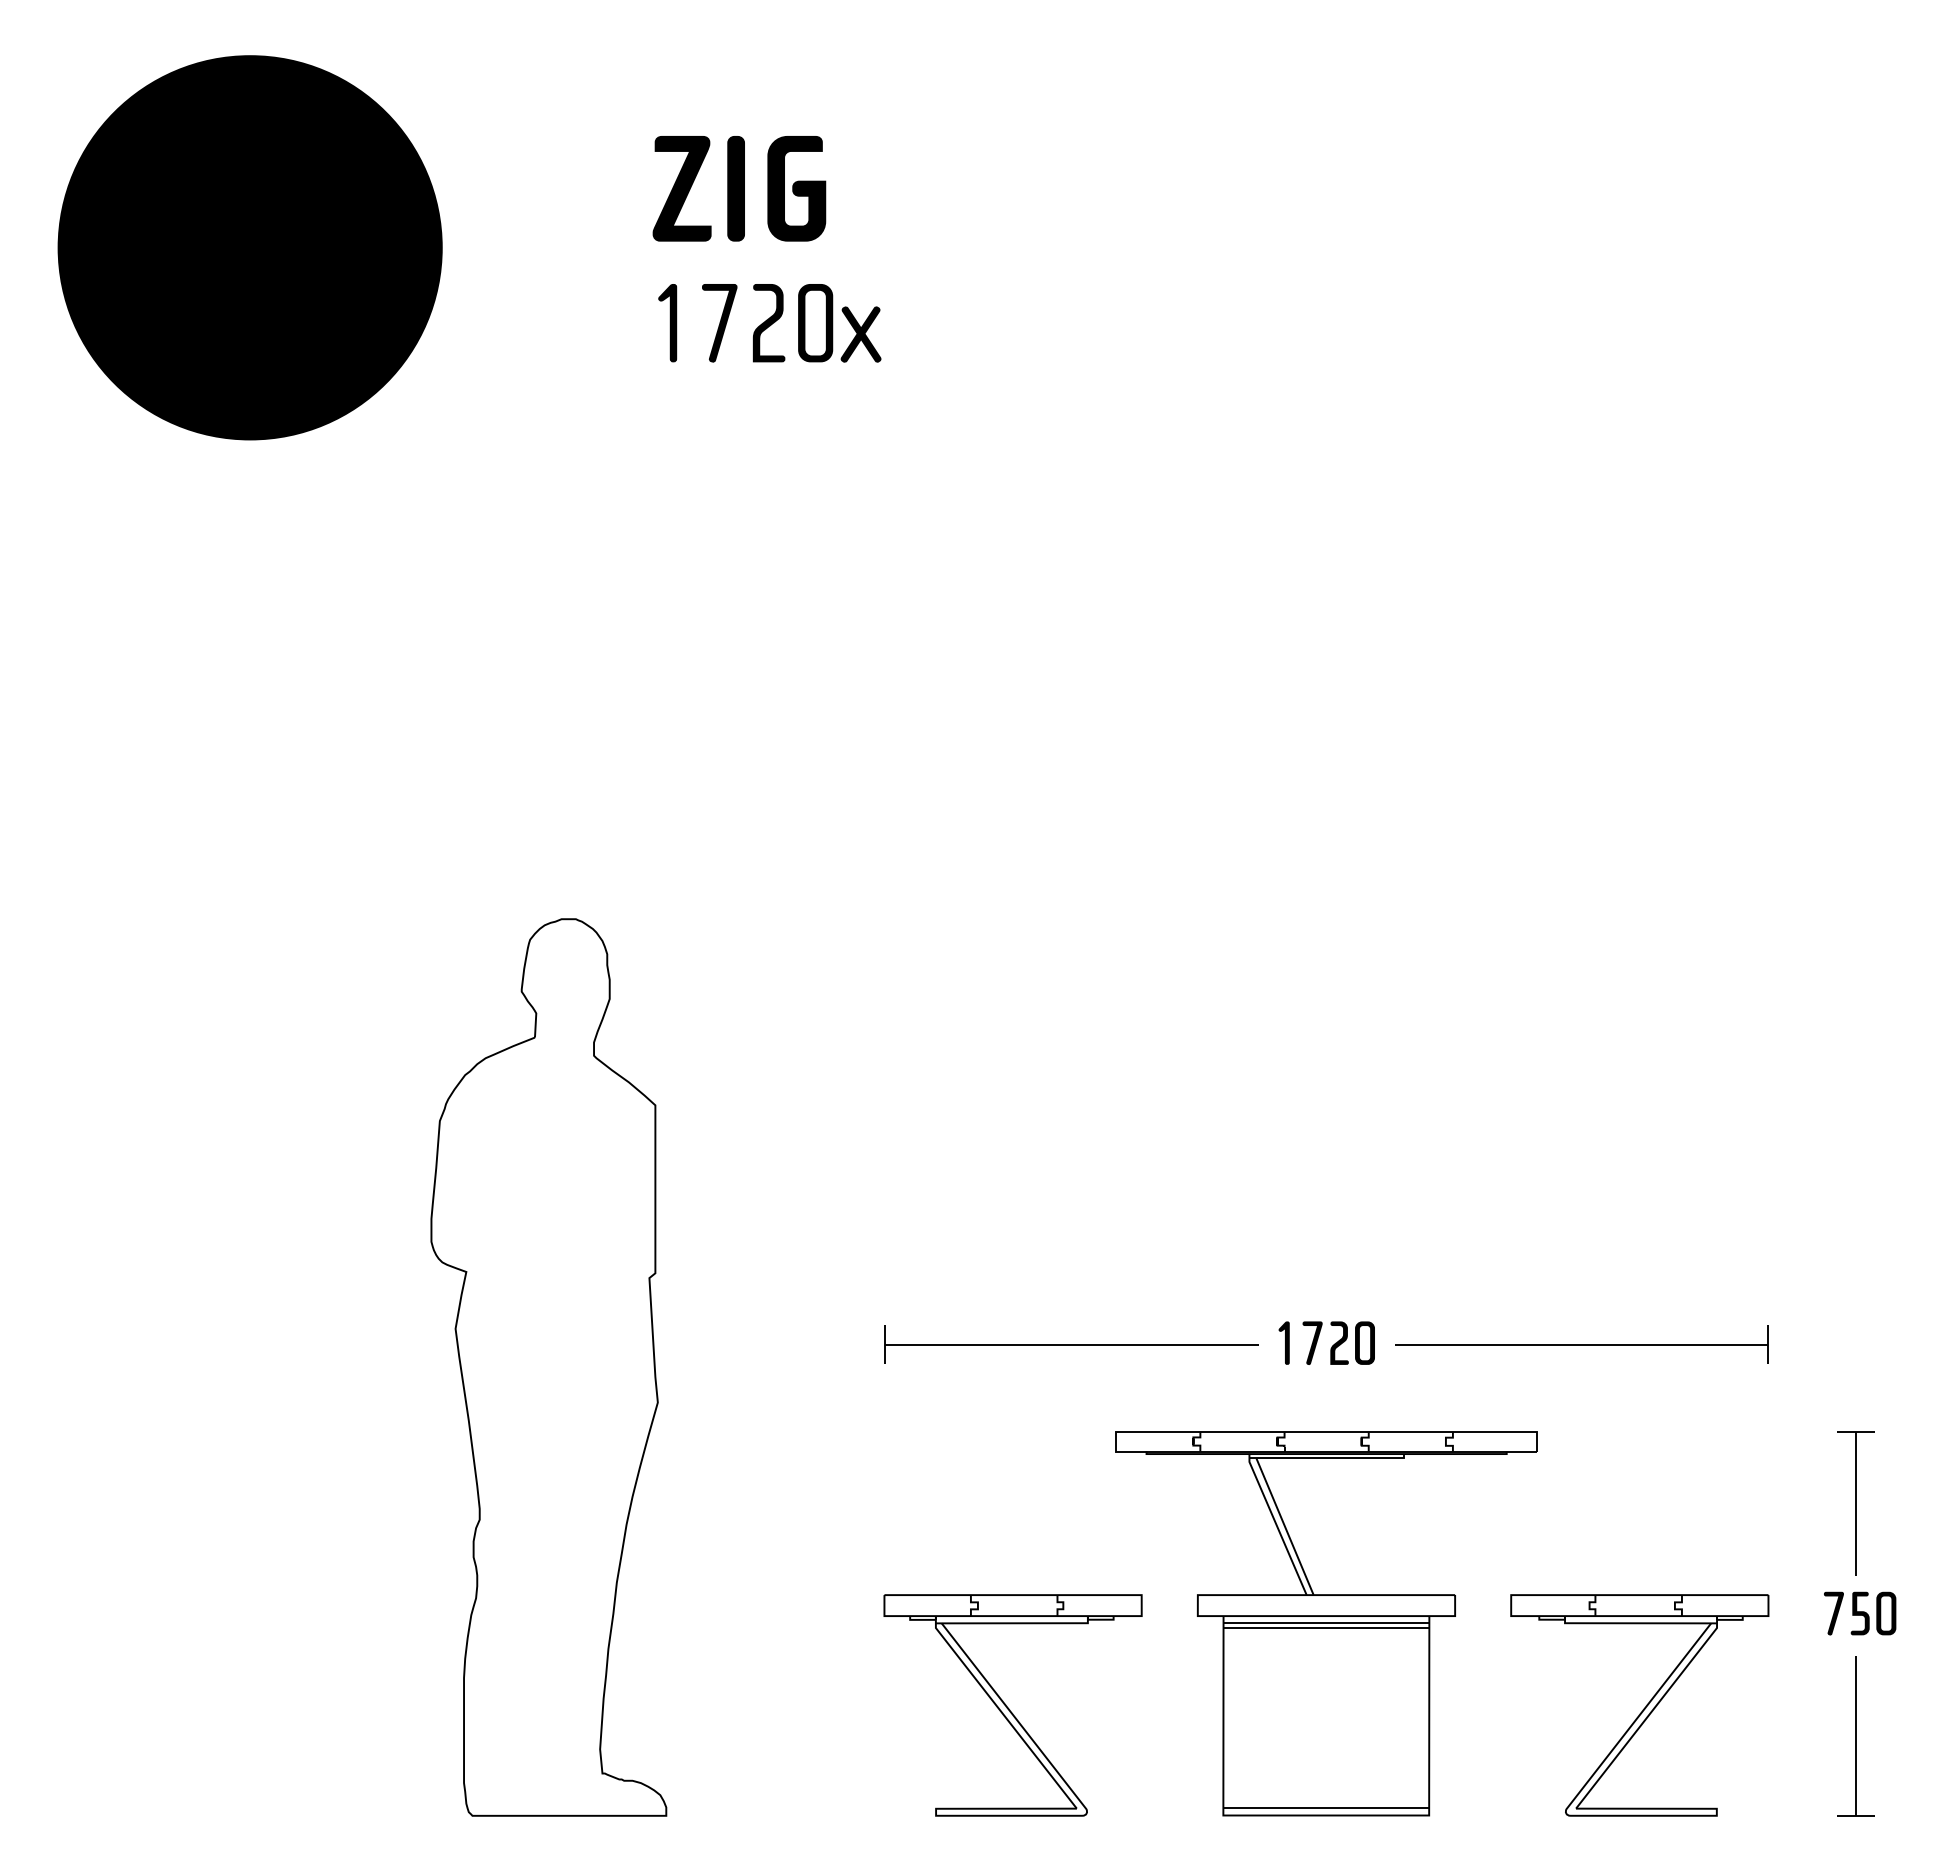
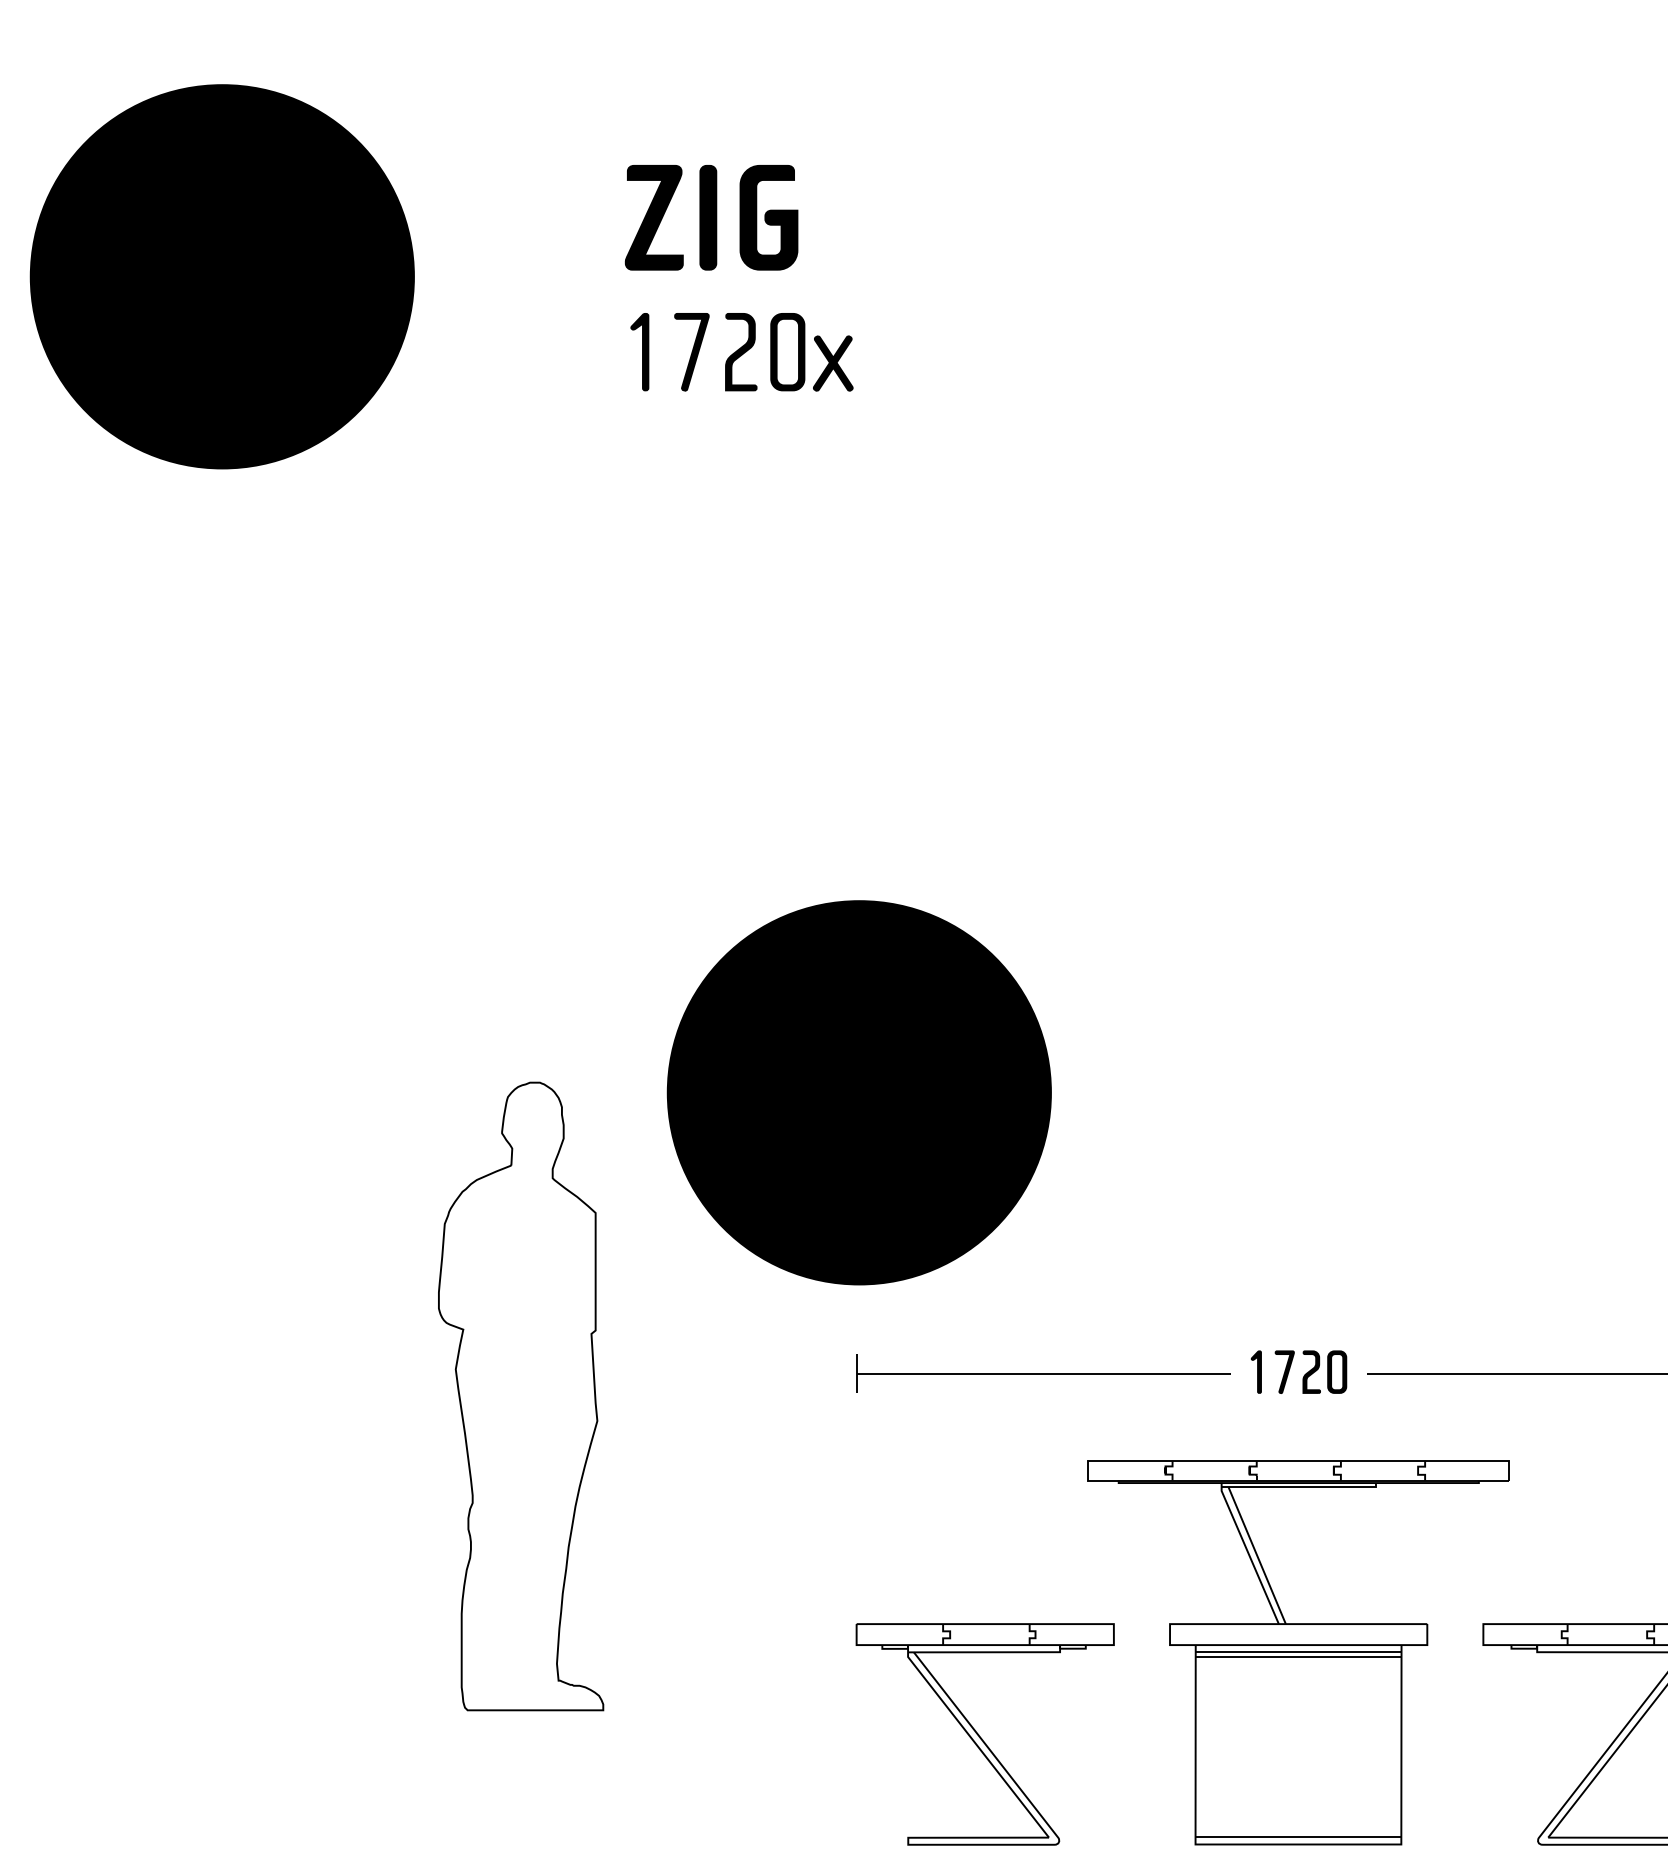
part: (886, 1063) -> (858, 1092), added
part: (548, 1367) -> (520, 1396), size x0.7

